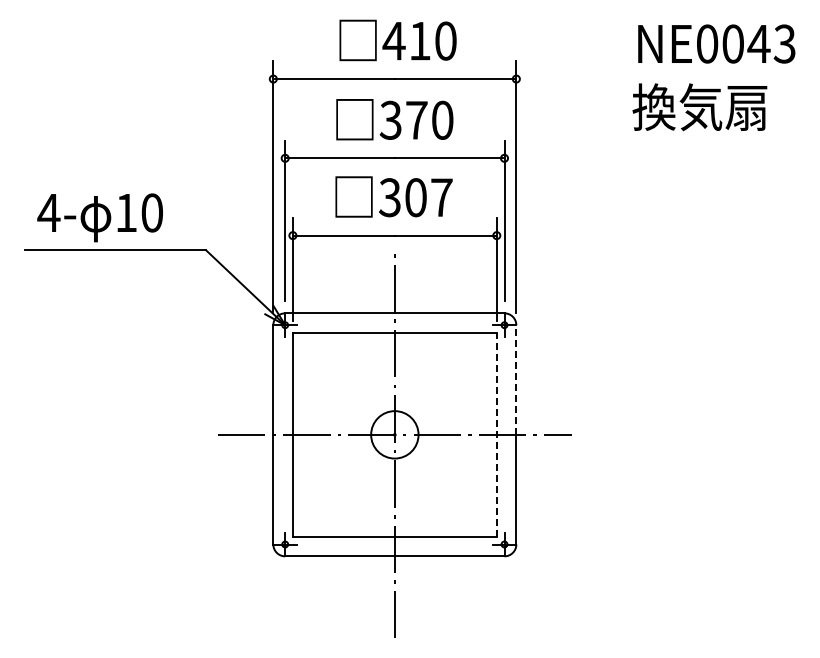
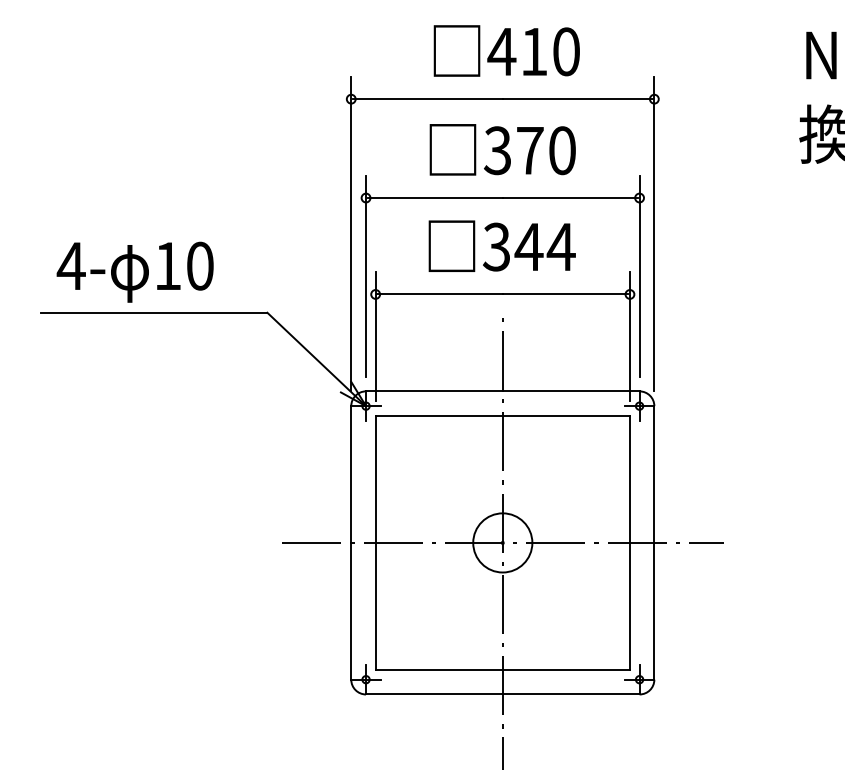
text: (428, 197) -> (544, 246), 307 -> 344
line: (516, 380) -> (654, 475), dashed -> solid
line: (496, 434) -> (629, 542), dashed -> solid

